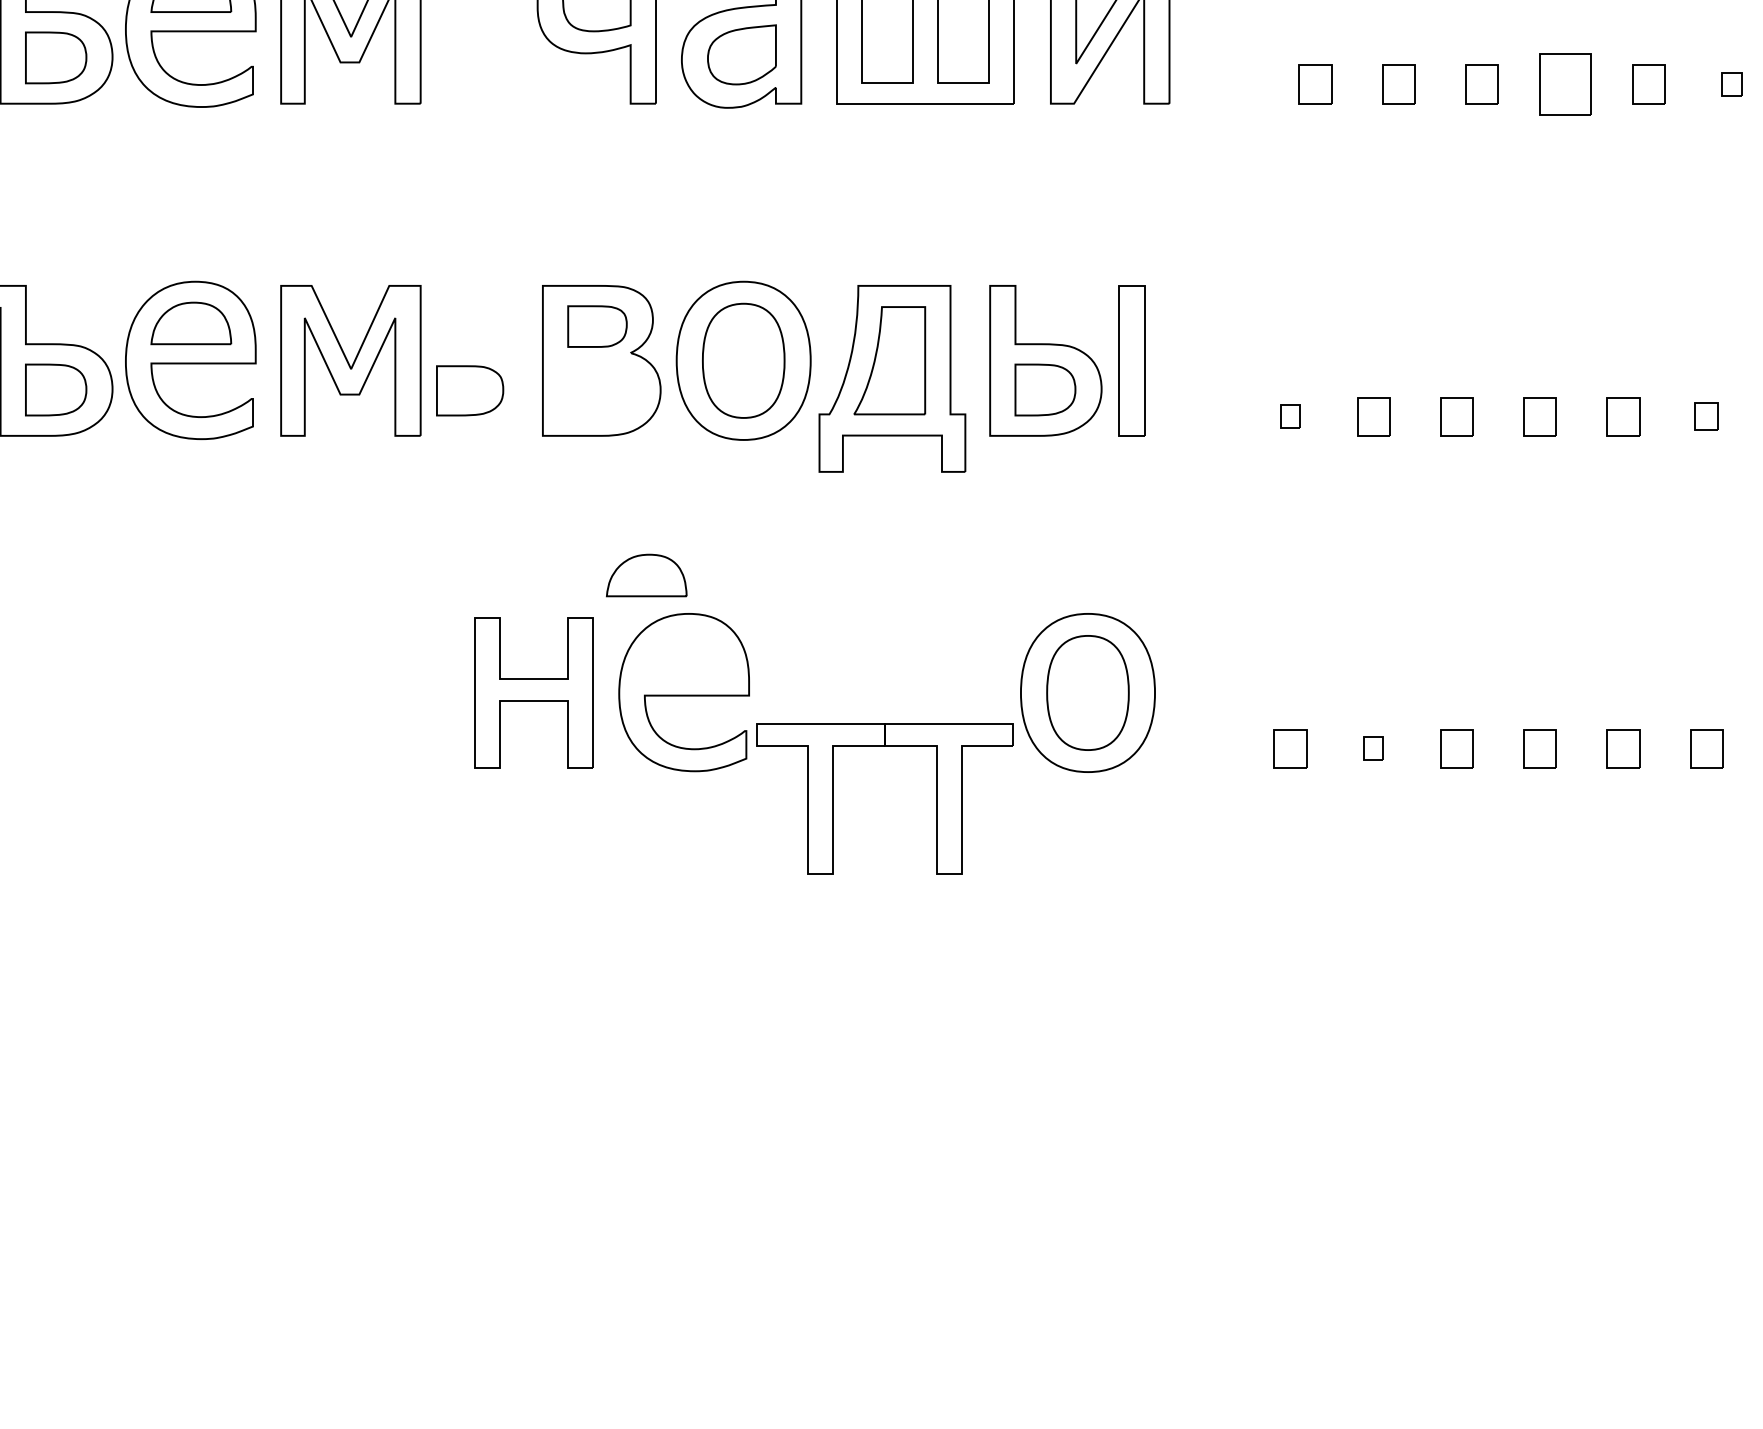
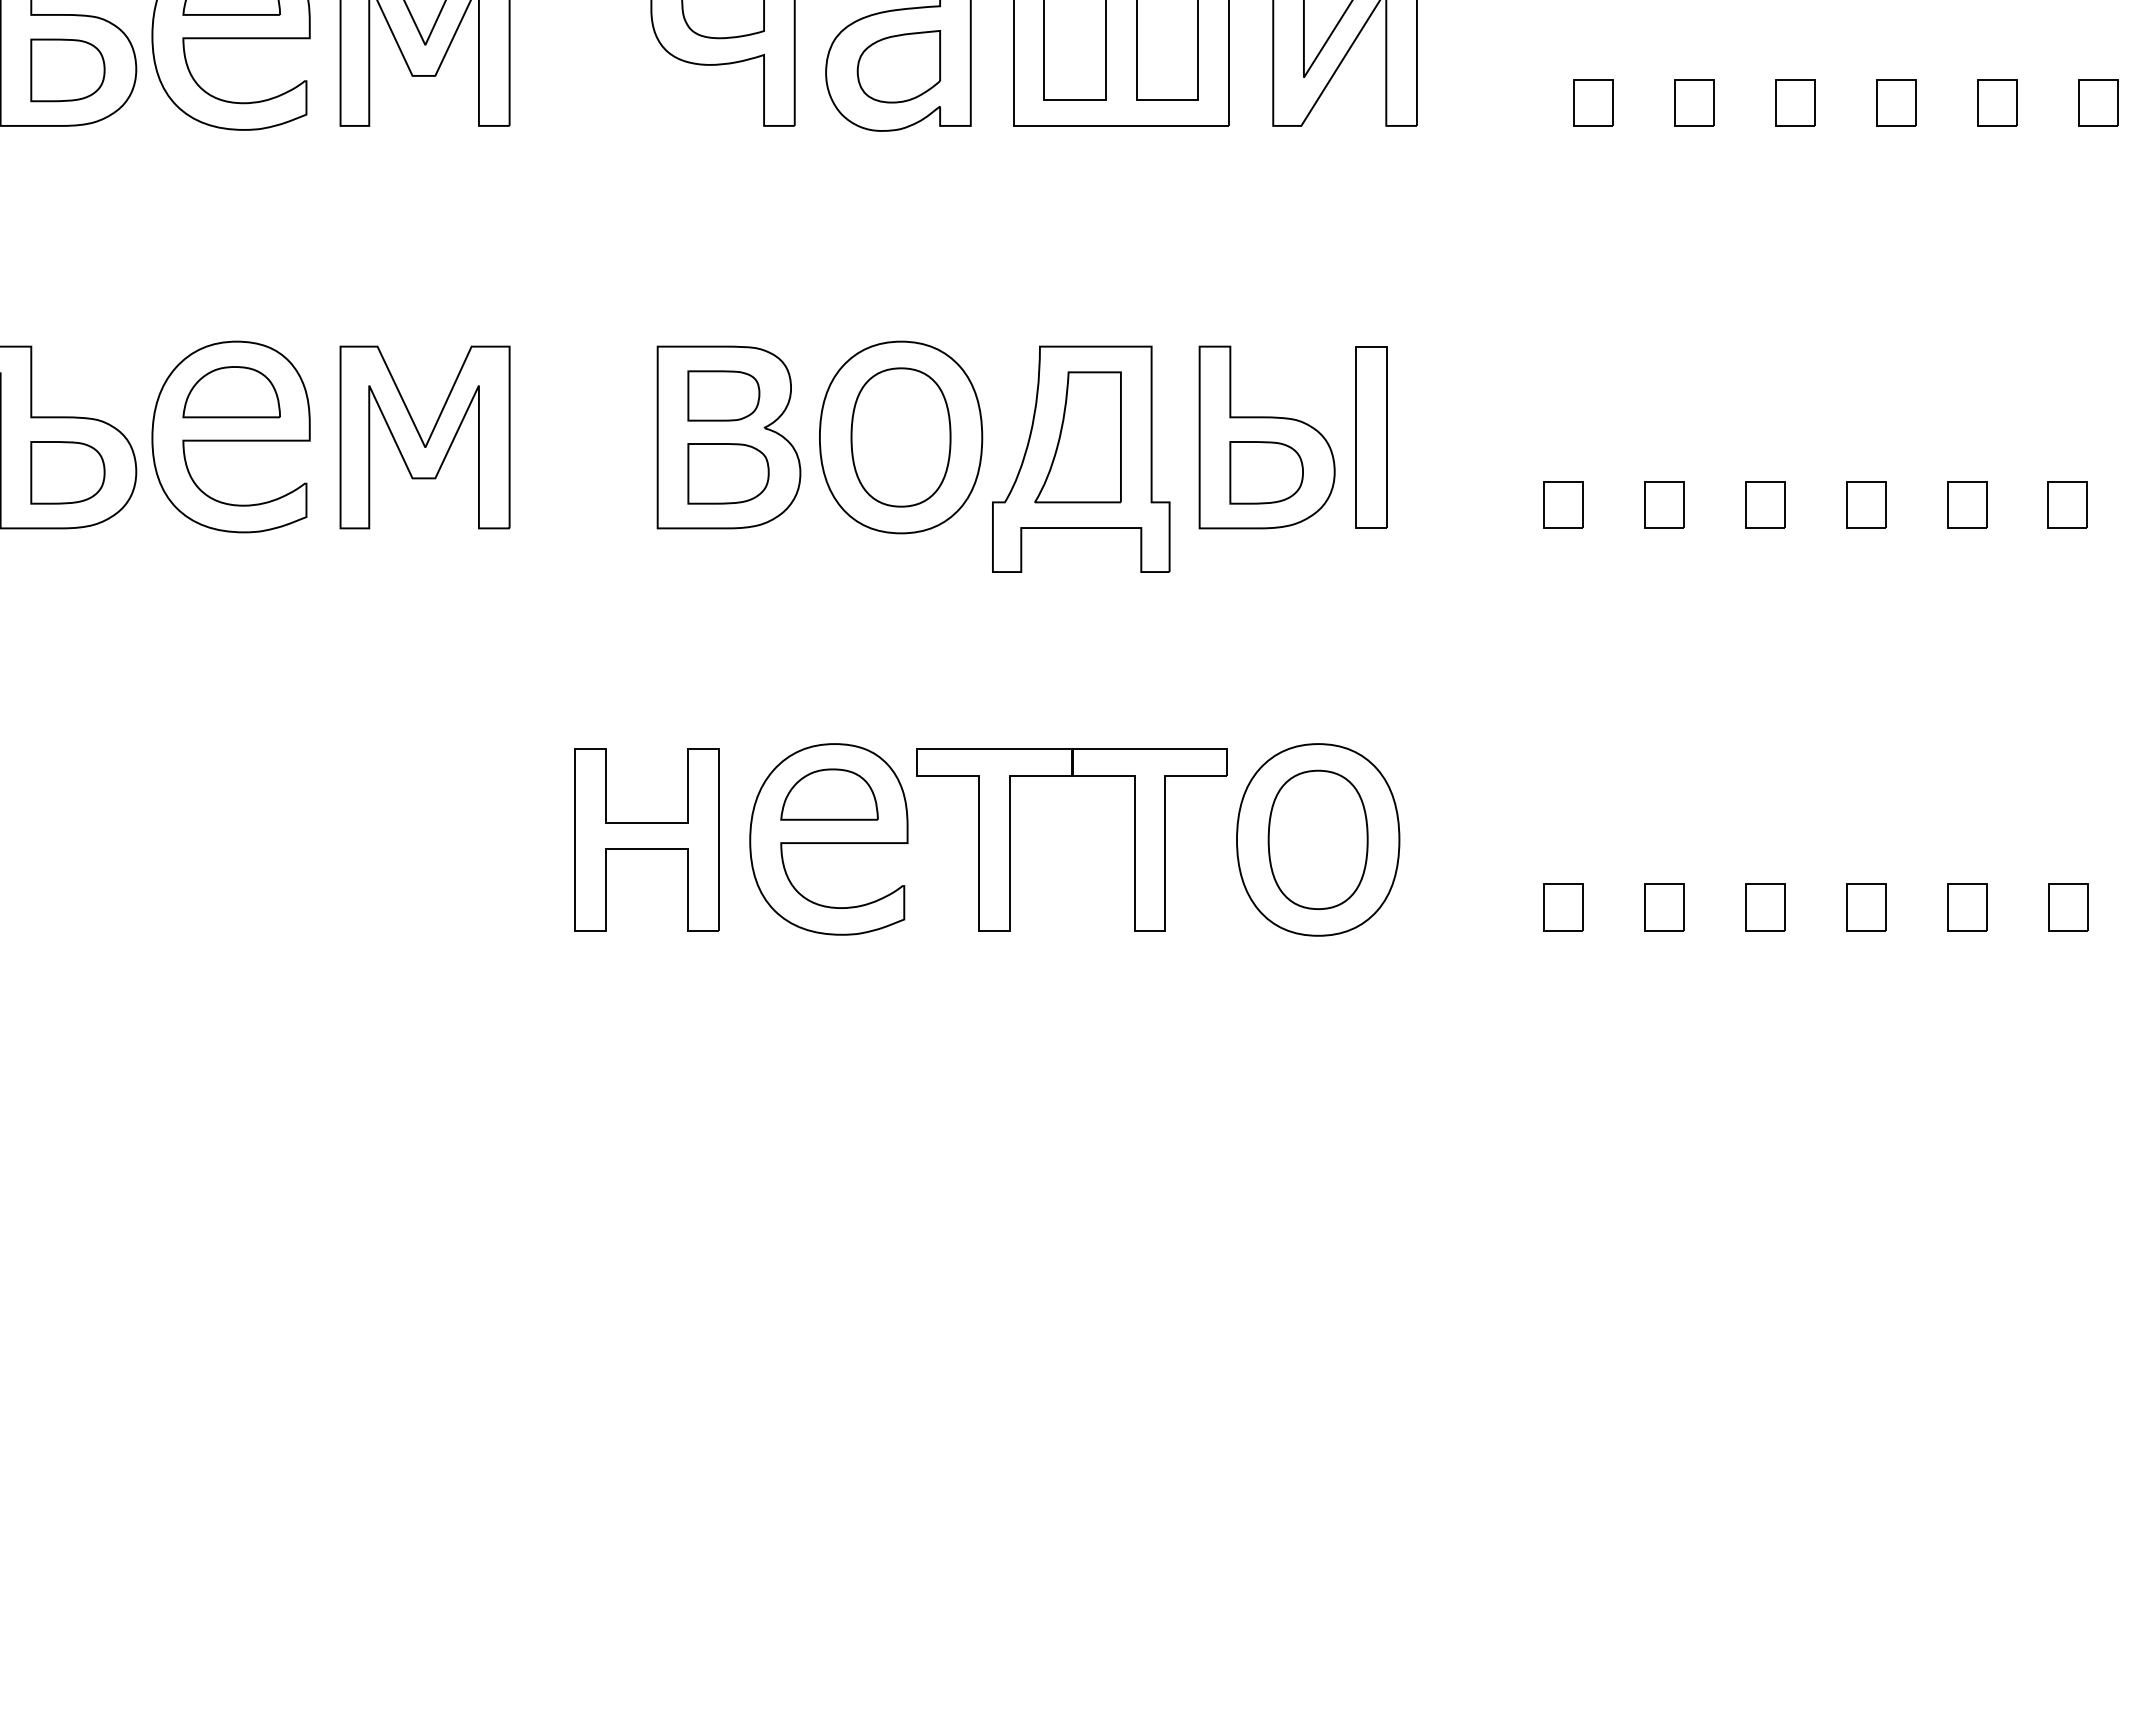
part: (1565, 84) -> (1896, 102), size x0.62
part: (1731, 84) -> (2098, 102), size x1.67
part: (470, 390) -> (728, 473), moved
part: (1290, 416) -> (1563, 504), size x1.67
part: (1706, 416) -> (2067, 504), size x1.43
part: (646, 575) -> (829, 794), moved
part: (1373, 748) -> (1664, 907), size x1.67
part: (834, 798) -> (1010, 839), moved

